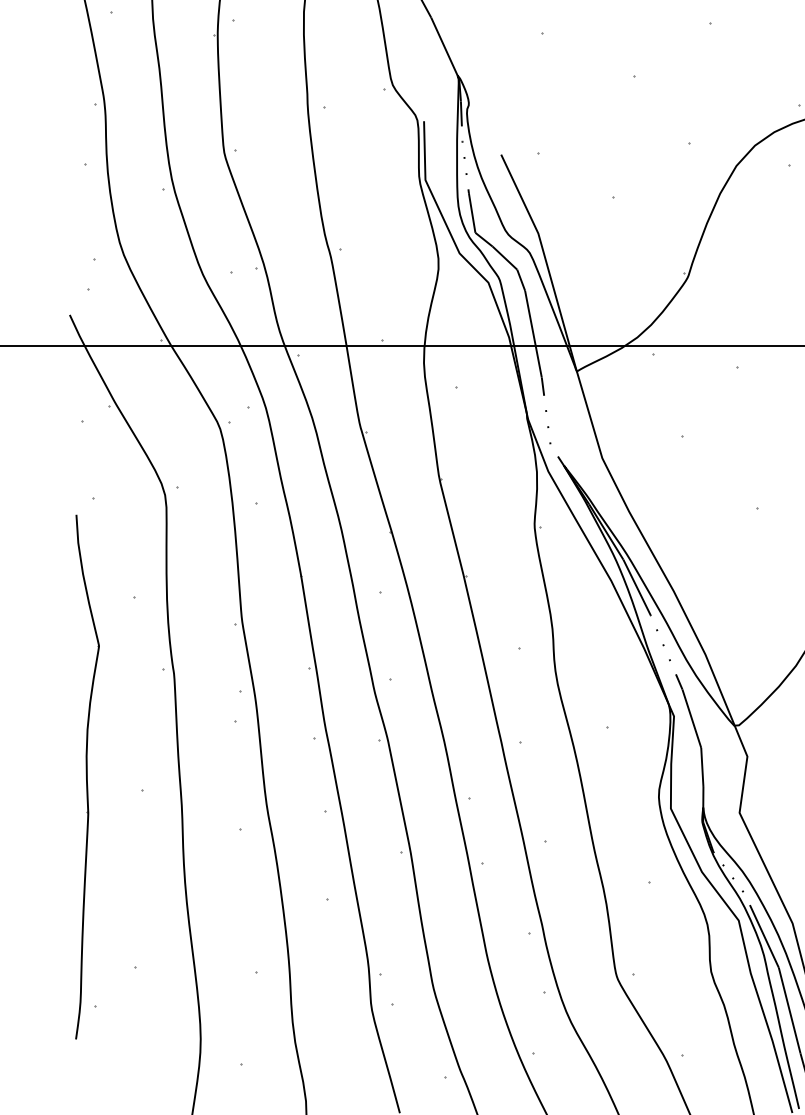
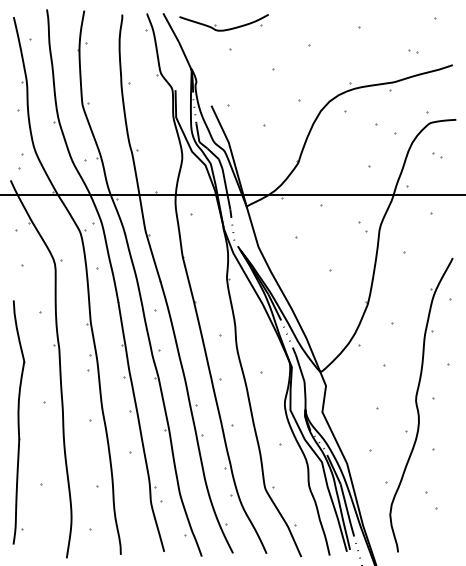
part: (86, 777) -> (18, 422), moved

